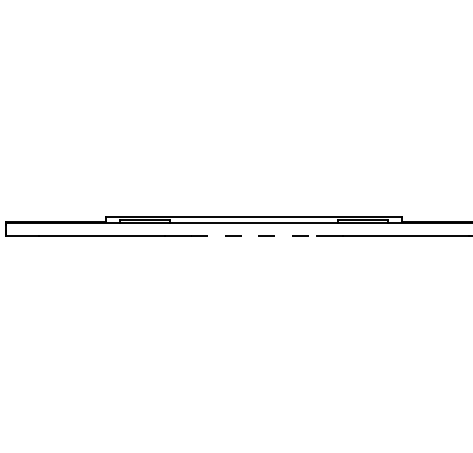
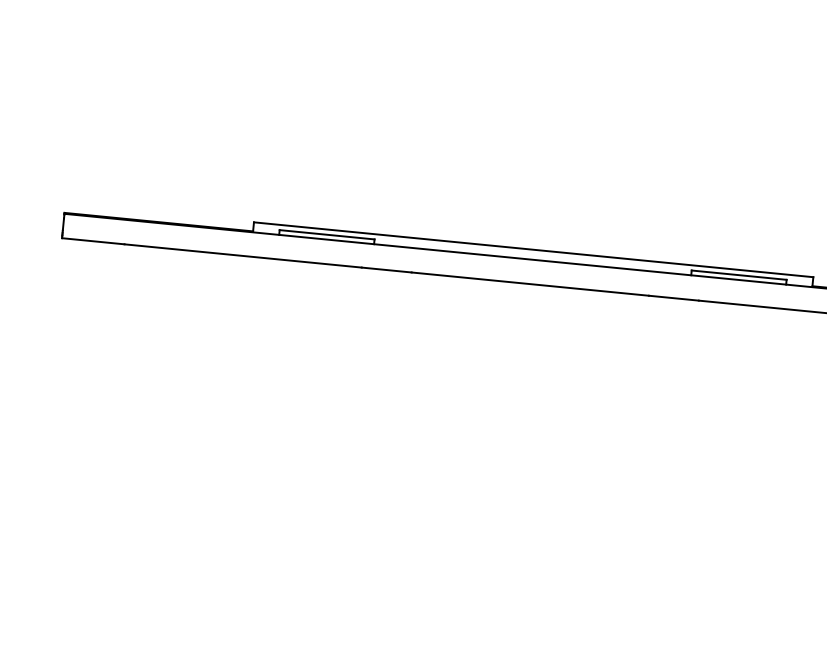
line: (253, 235) -> (529, 283), dashed -> solid

